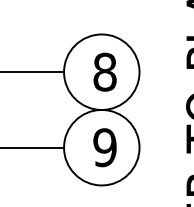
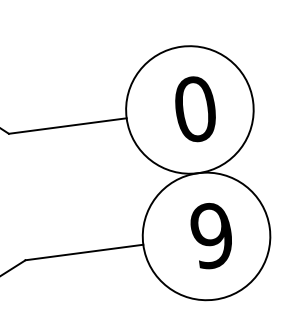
text: (104, 71) -> (194, 108), 8 -> 0

